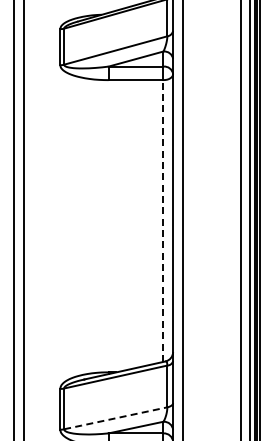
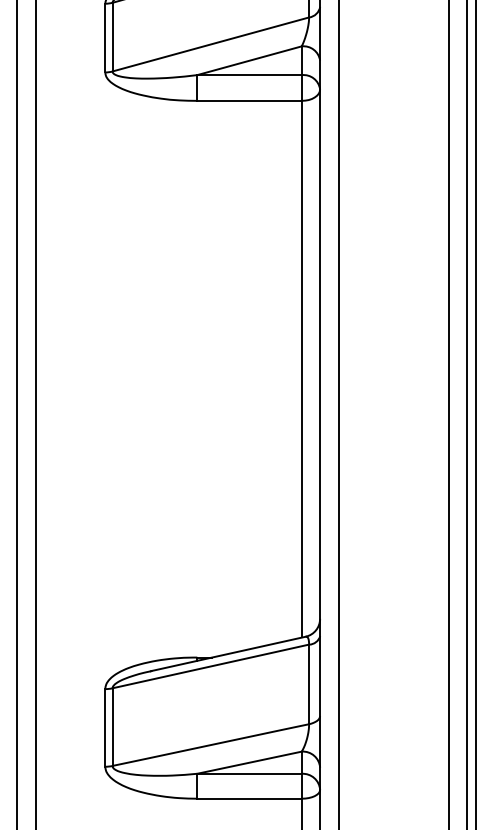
line: (163, 220) -> (301, 368), dashed -> solid
line: (115, 418) -> (210, 745), dashed -> solid

